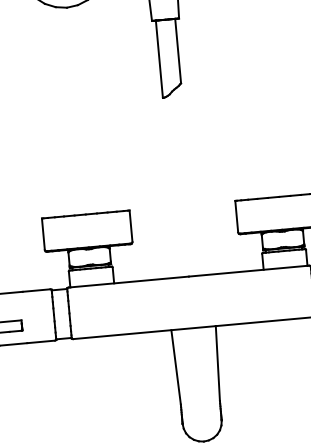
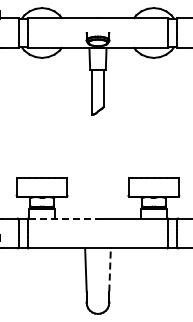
line: (130, 281) -> (64, 218), solid -> dashed
line: (218, 362) -> (110, 269), solid -> dashed

